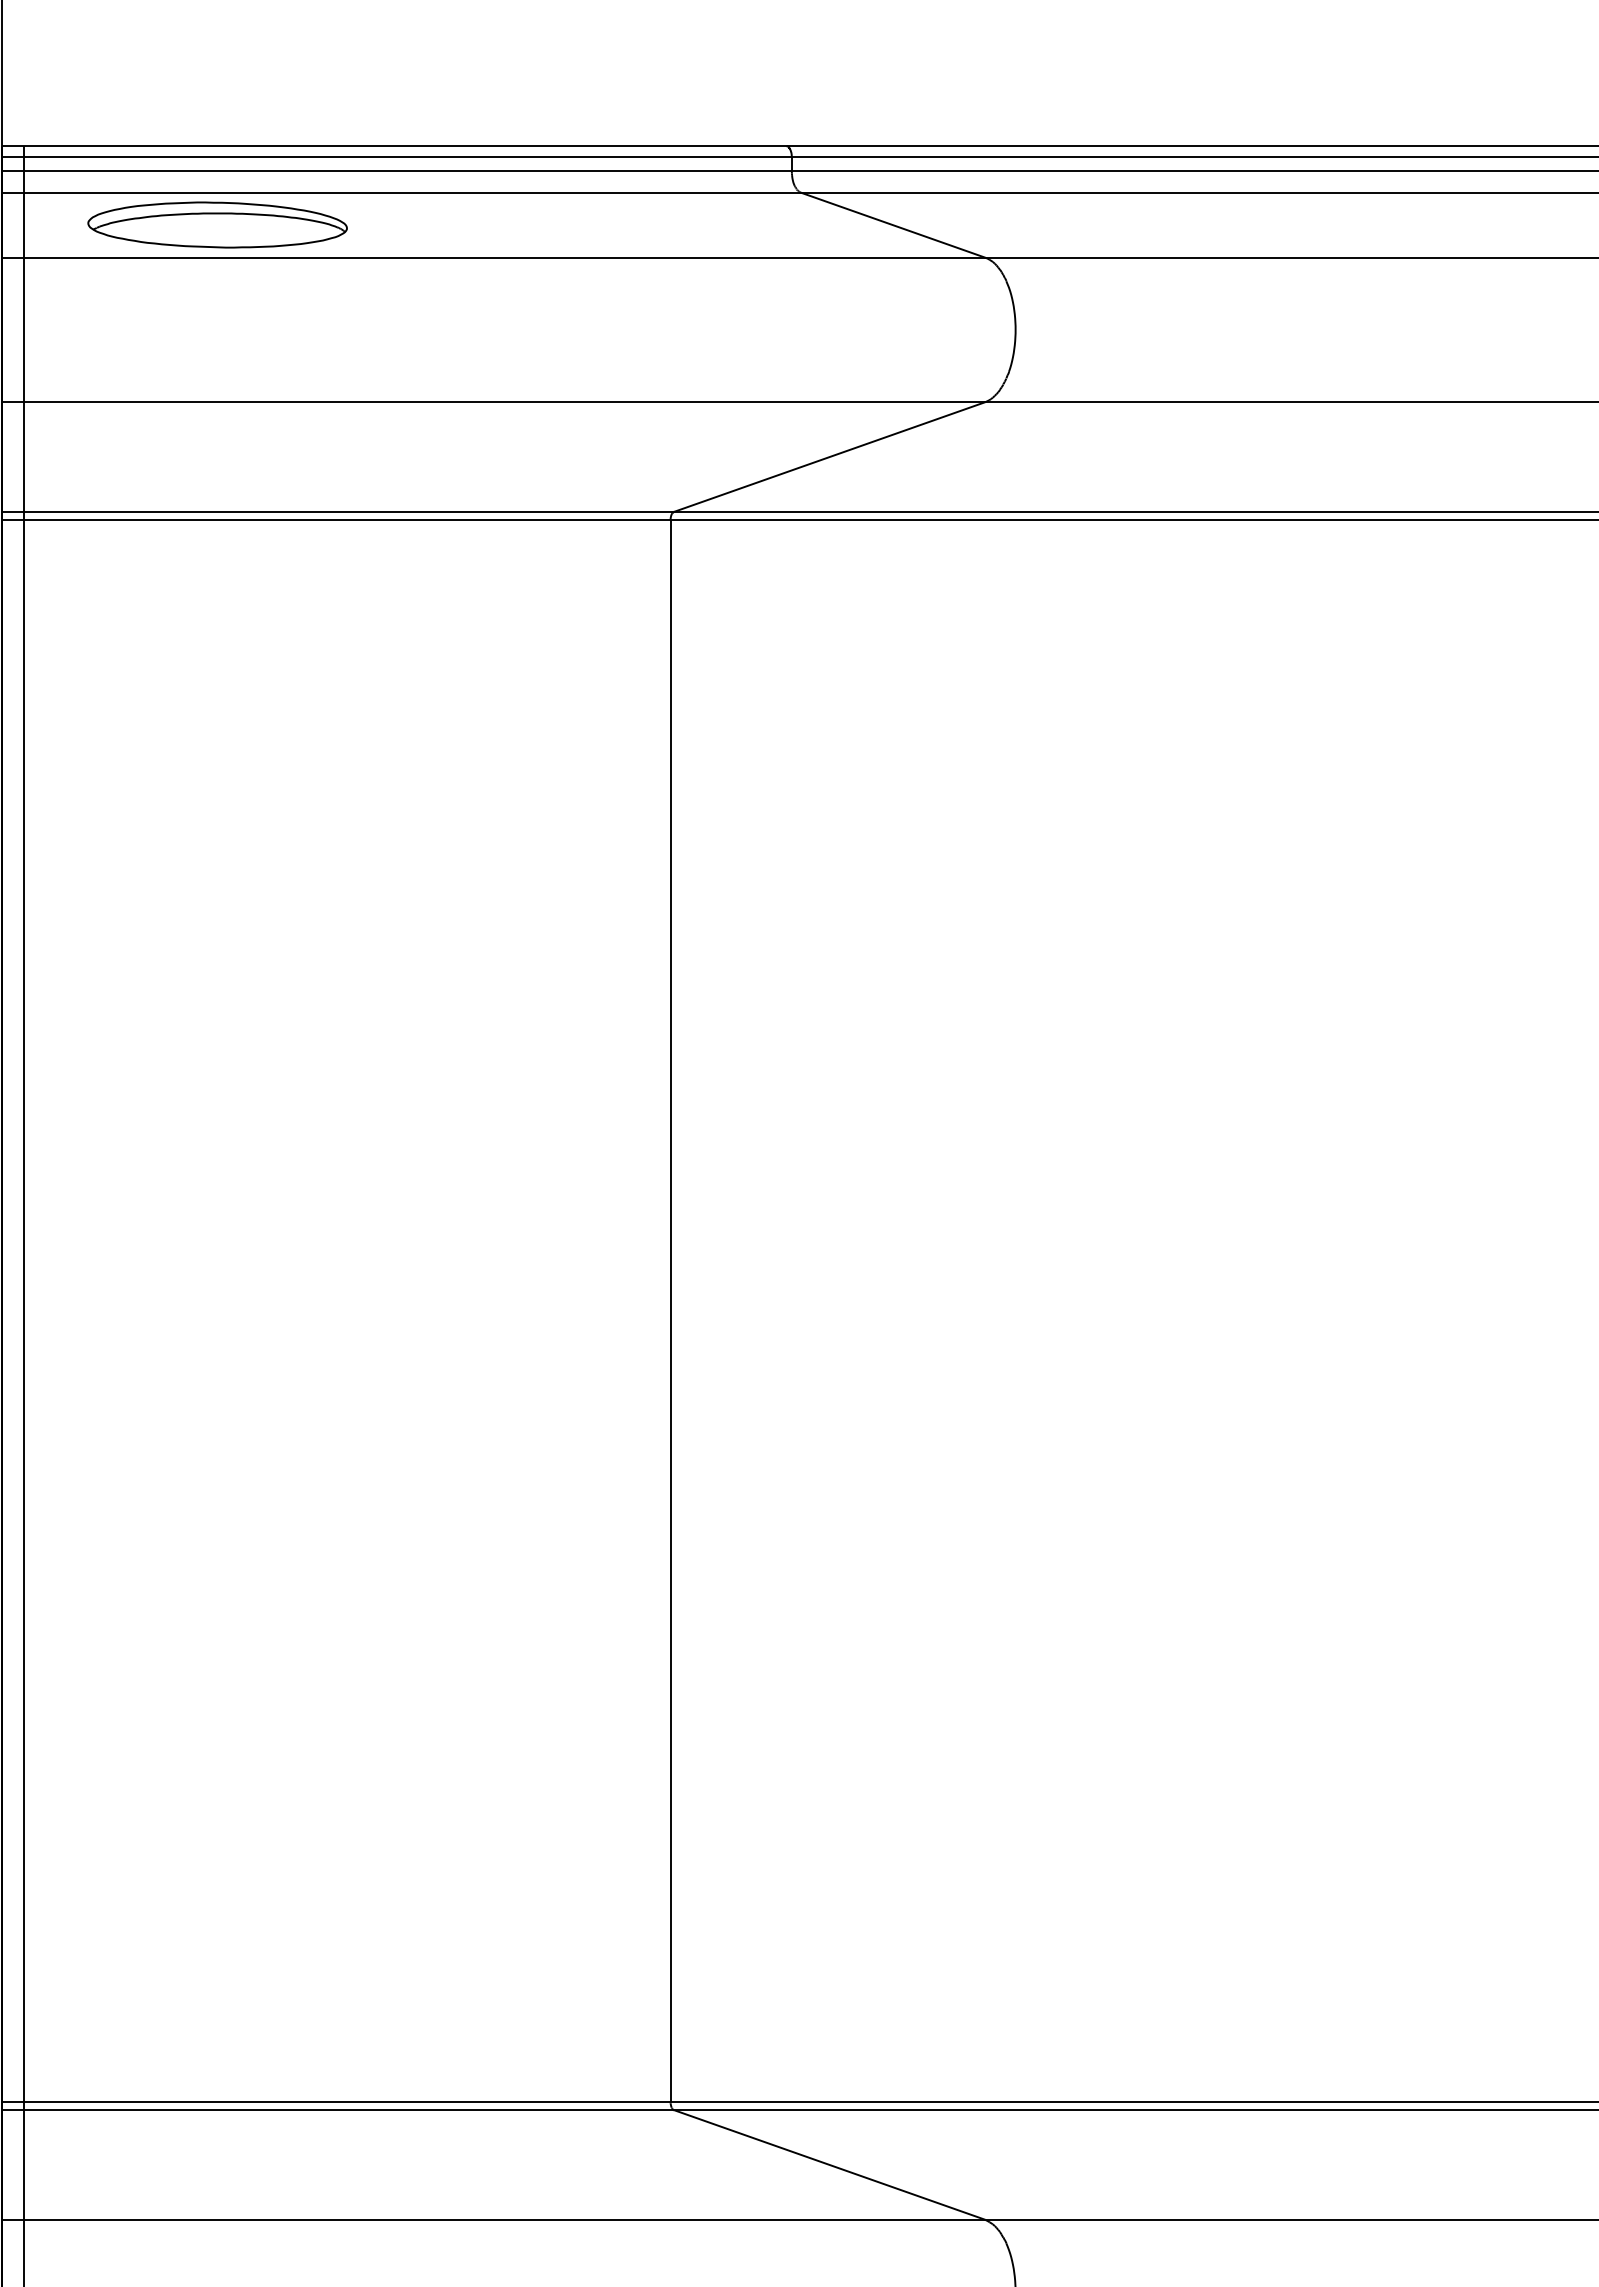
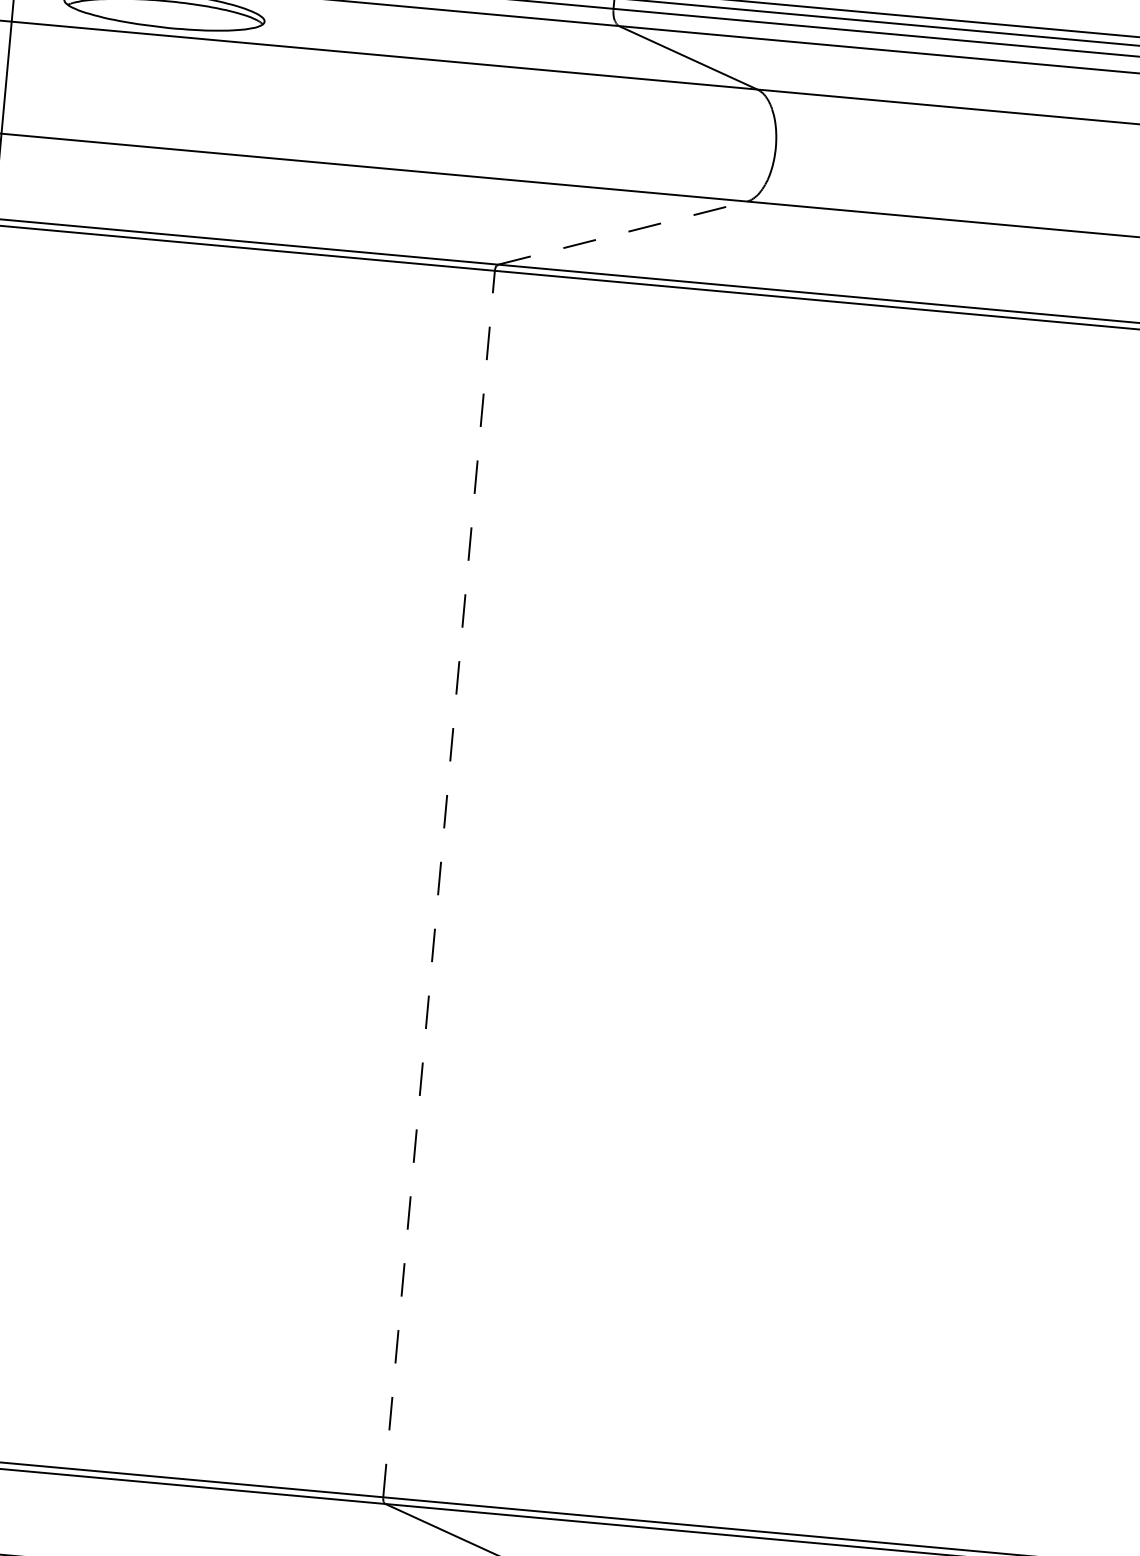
line: (829, 457) -> (622, 233), solid -> dashed
line: (670, 1311) -> (438, 884), solid -> dashed

